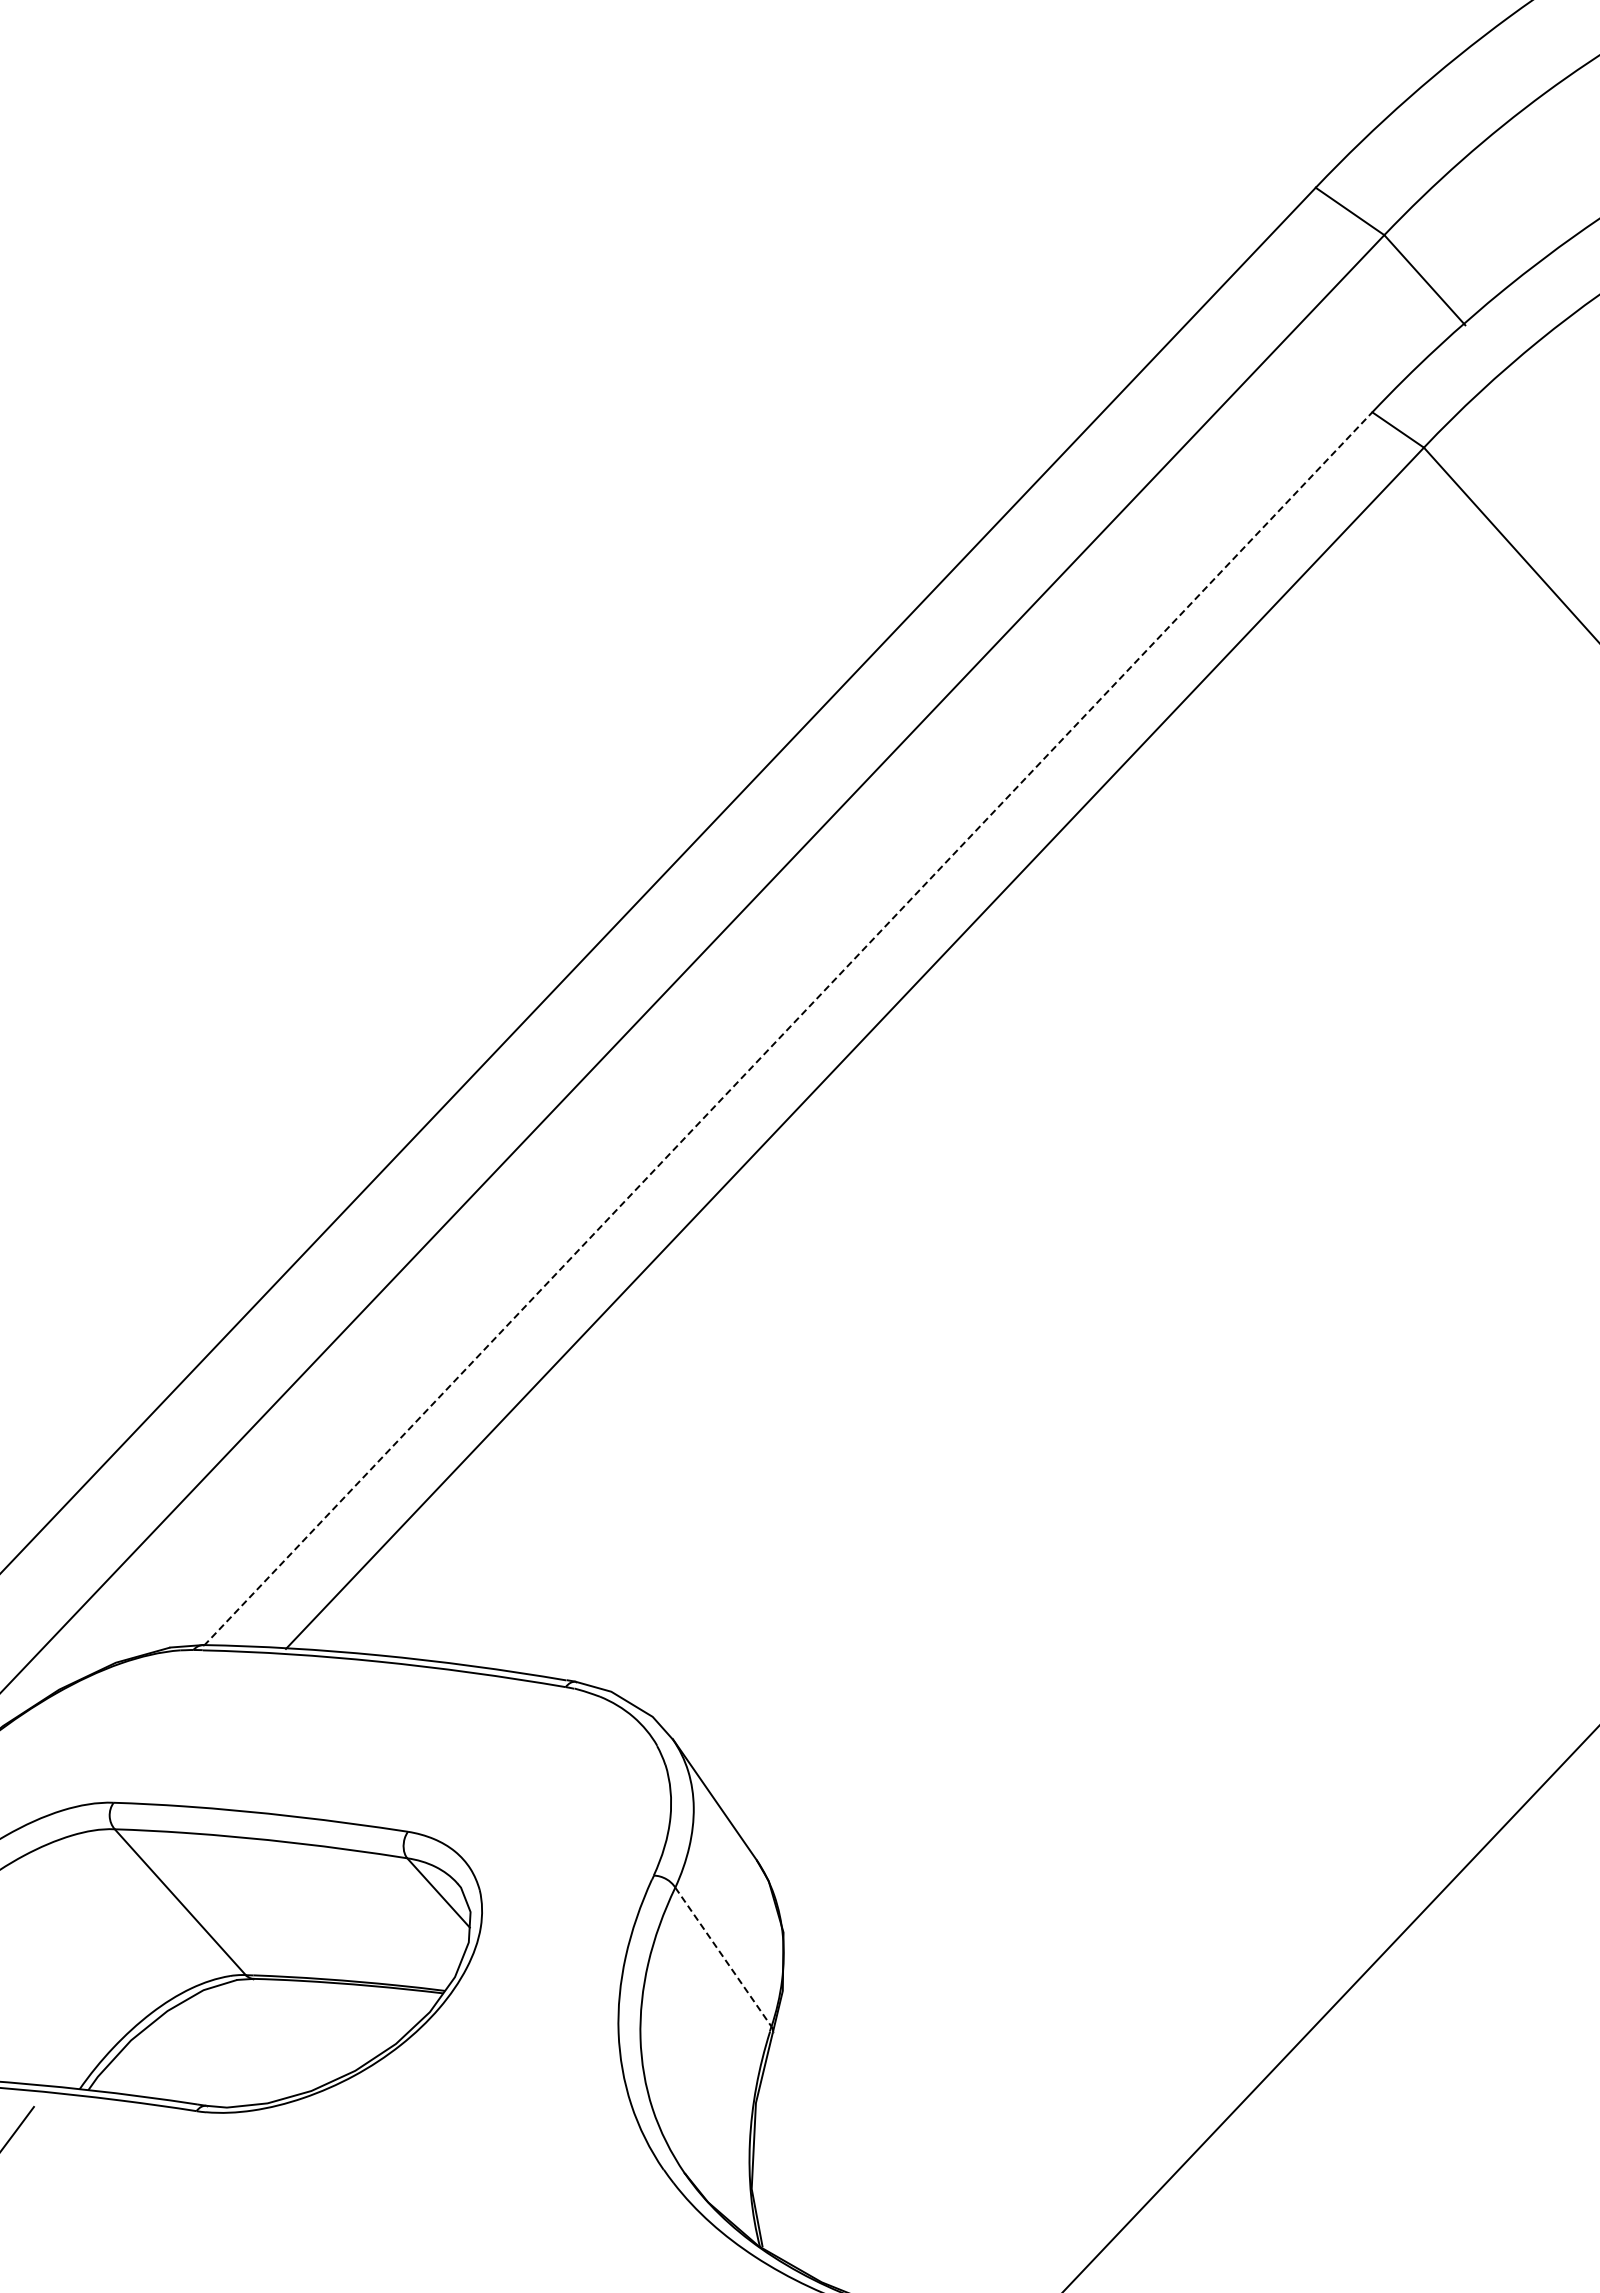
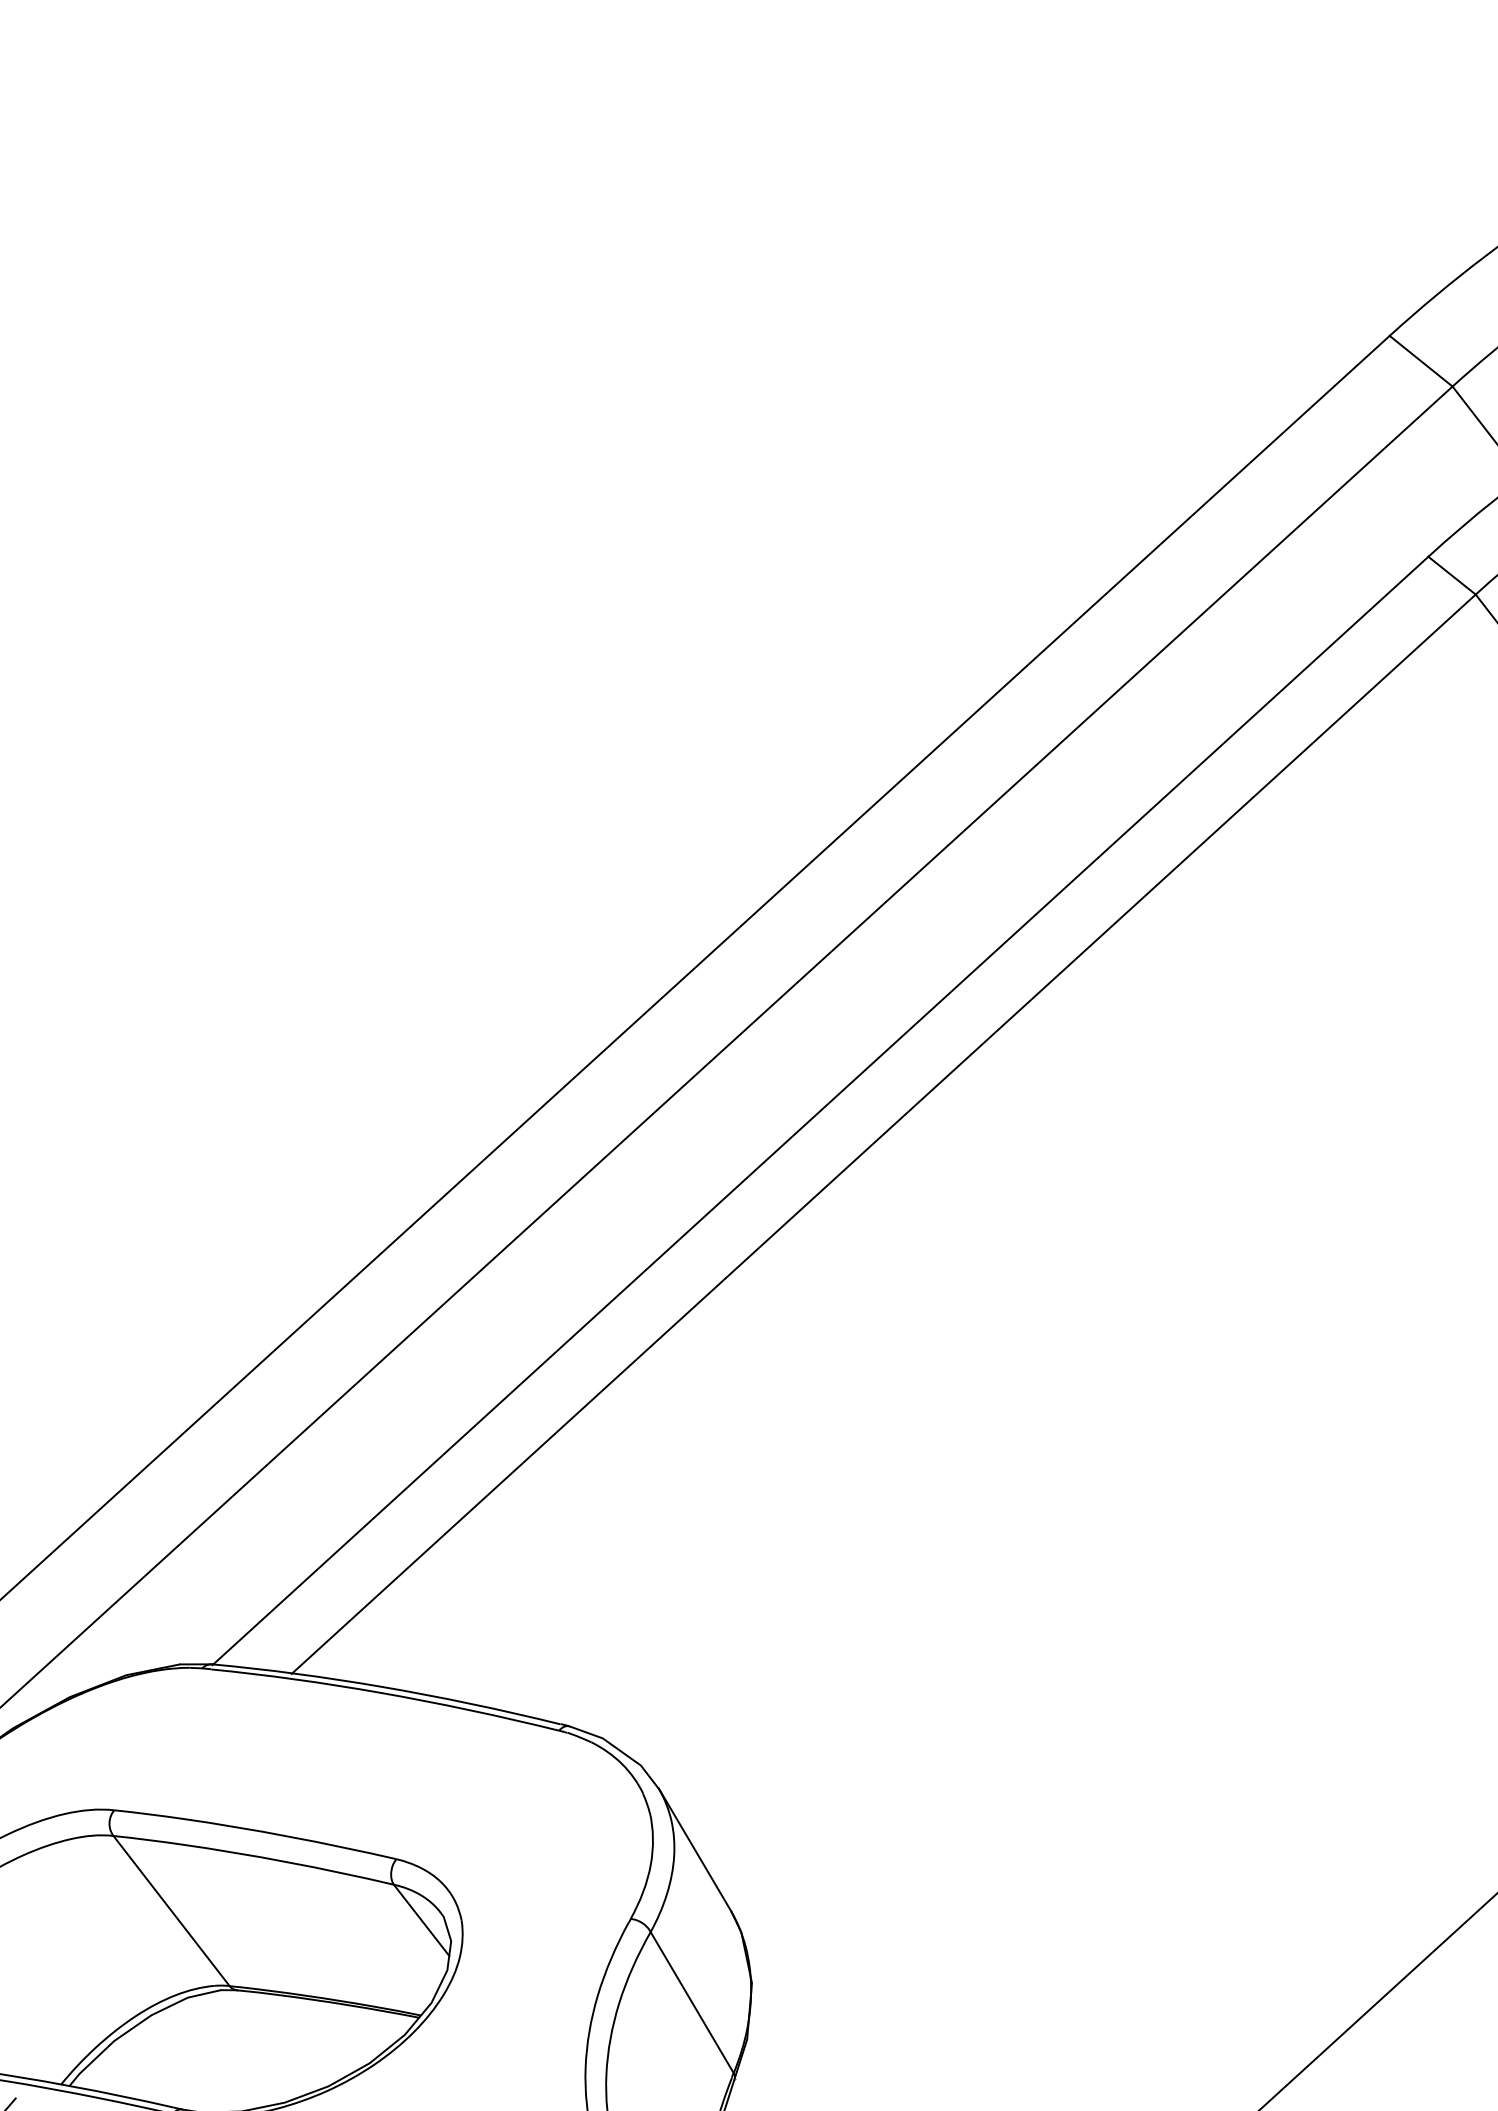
line: (788, 1028) -> (820, 1110), dashed -> solid
line: (723, 1957) -> (692, 2002), dashed -> solid

